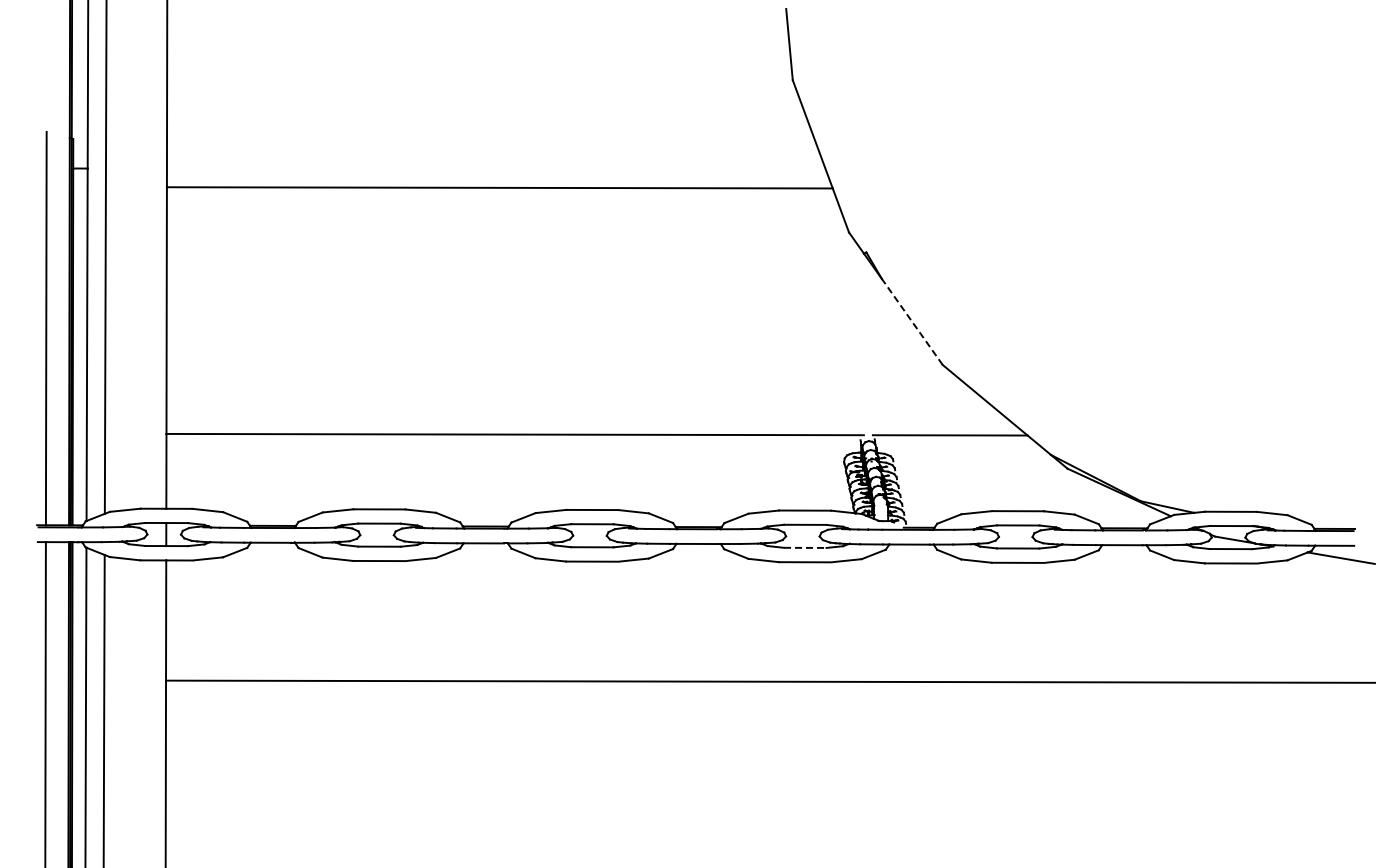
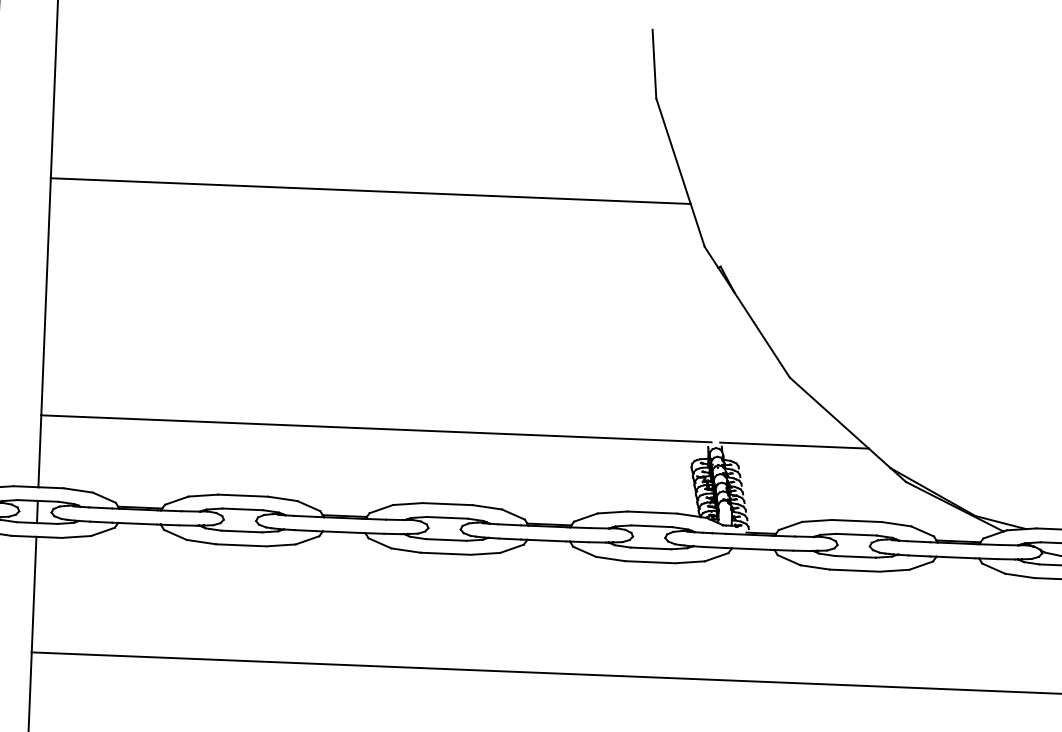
line: (912, 321) -> (762, 334), dashed -> solid
line: (805, 547) -> (651, 548), dashed -> solid

